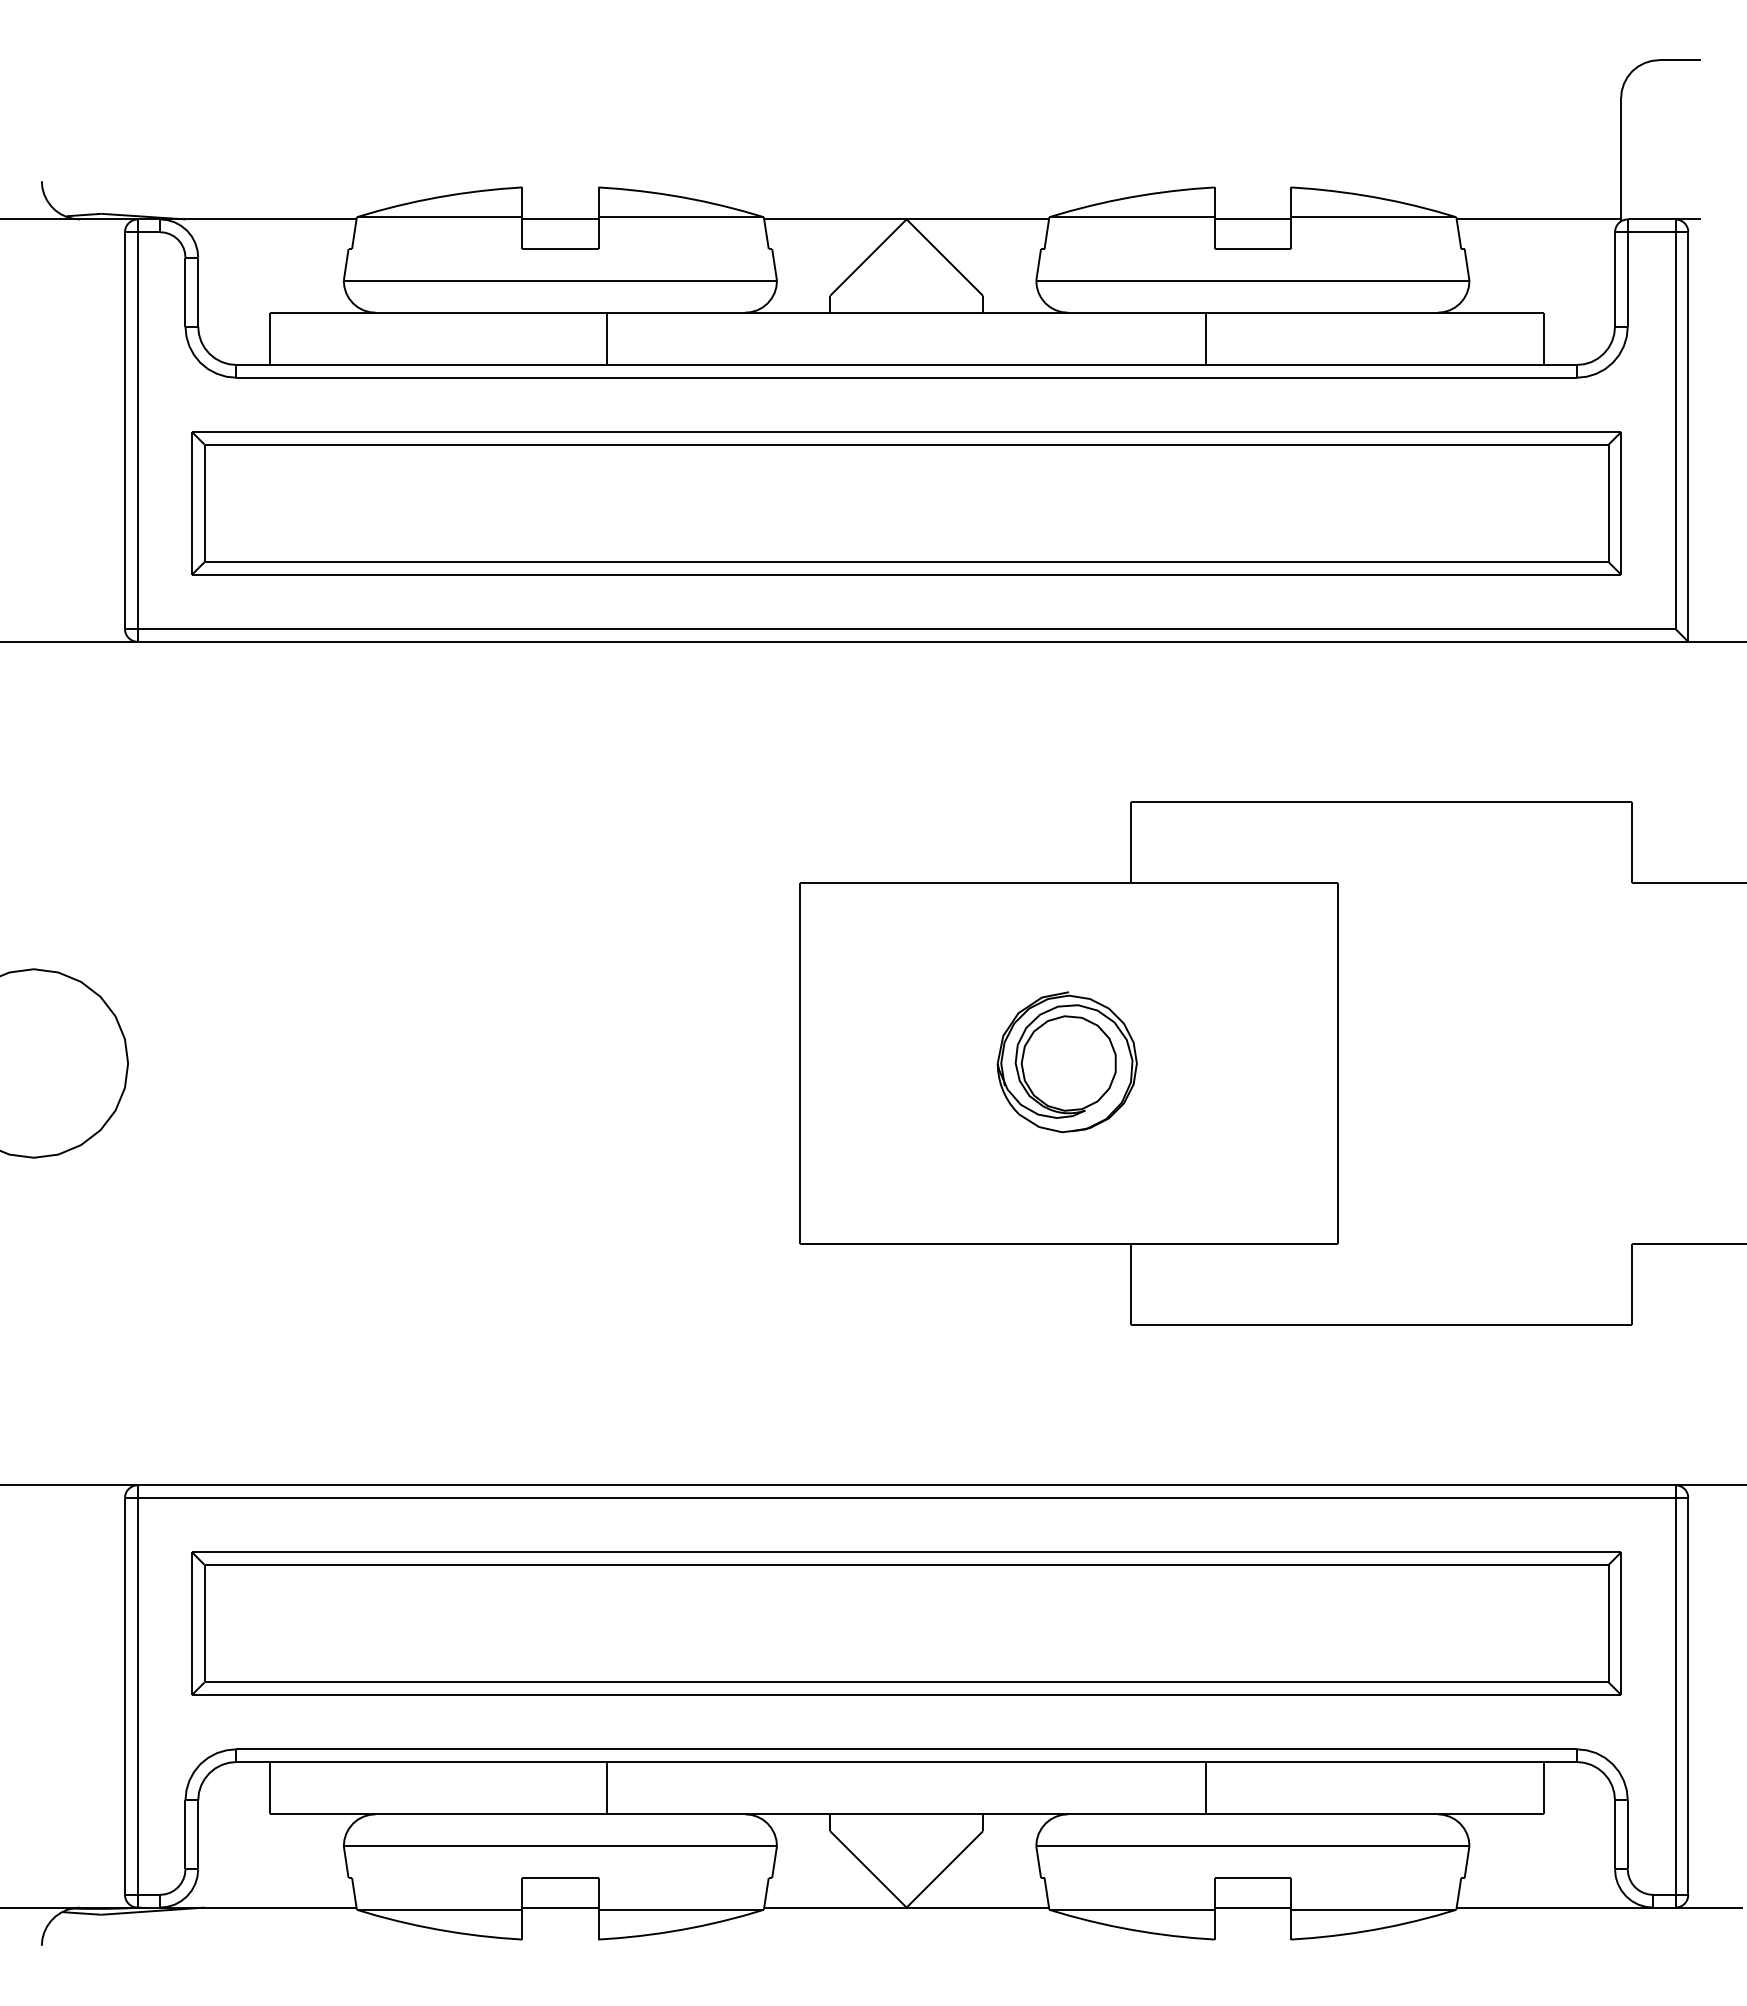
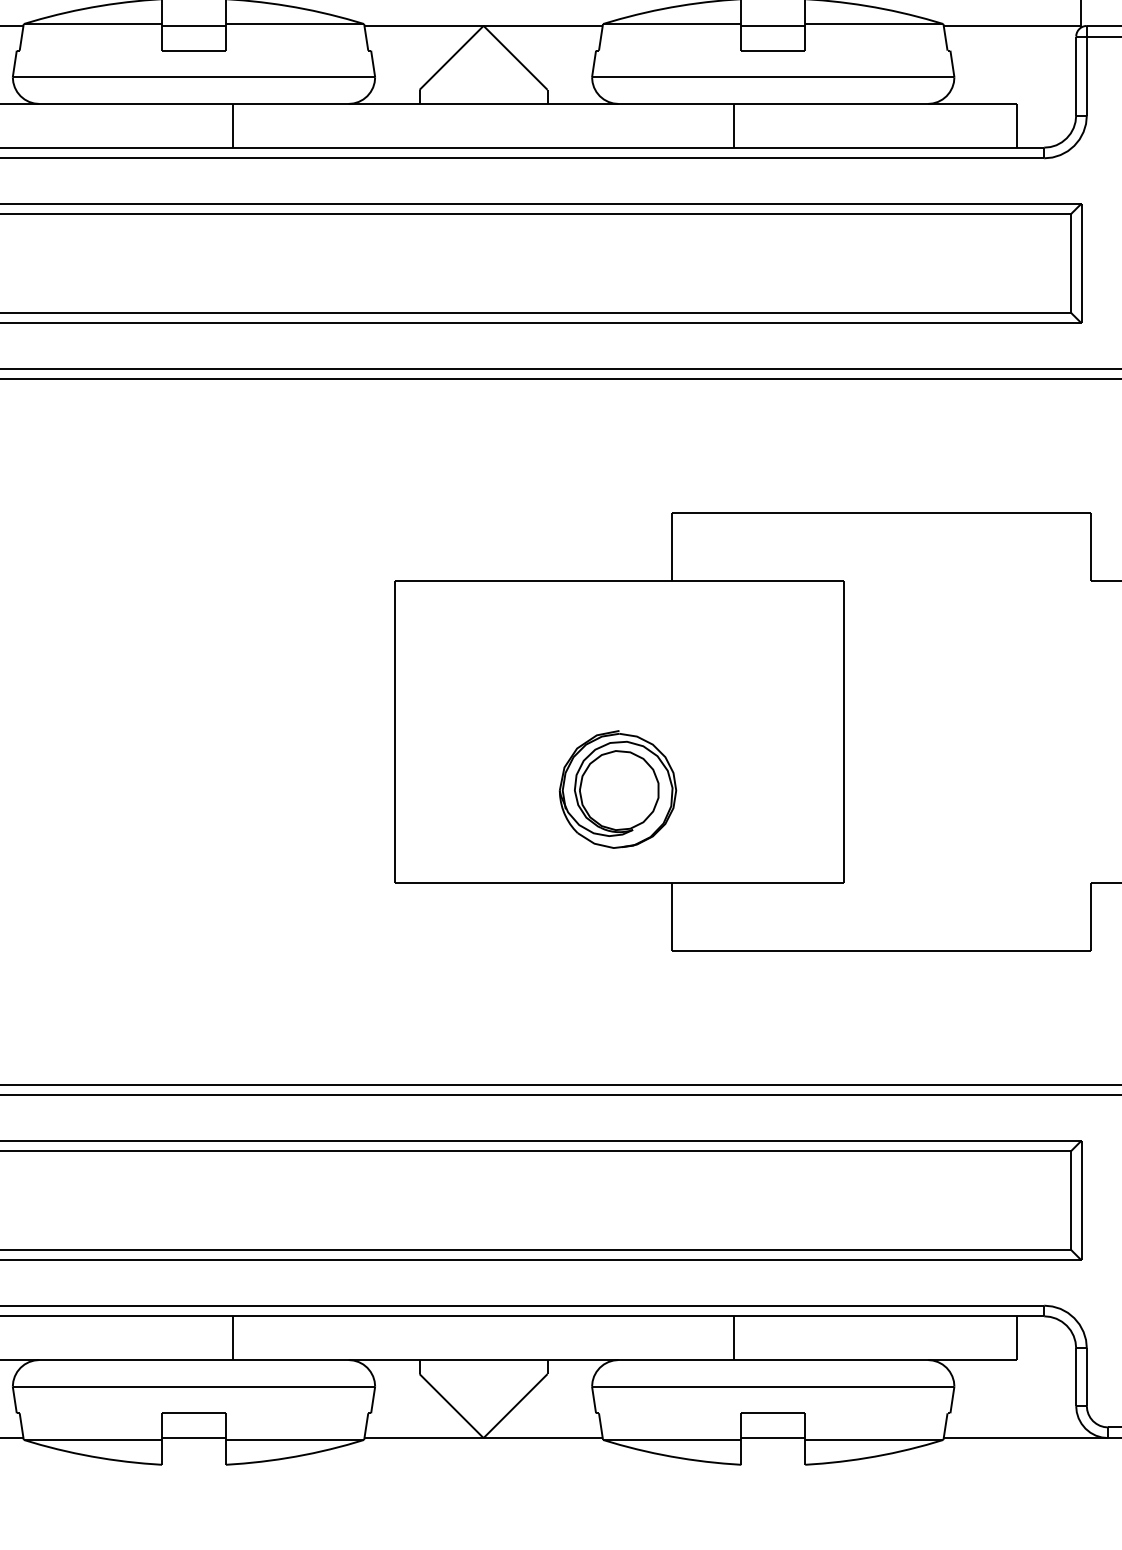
part: (1066, 1062) -> (617, 789), moved

